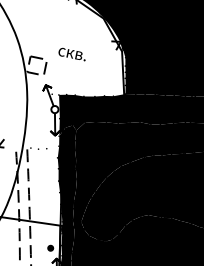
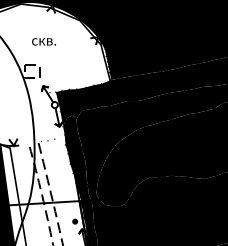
text: (71, 53) -> (43, 41), moved

